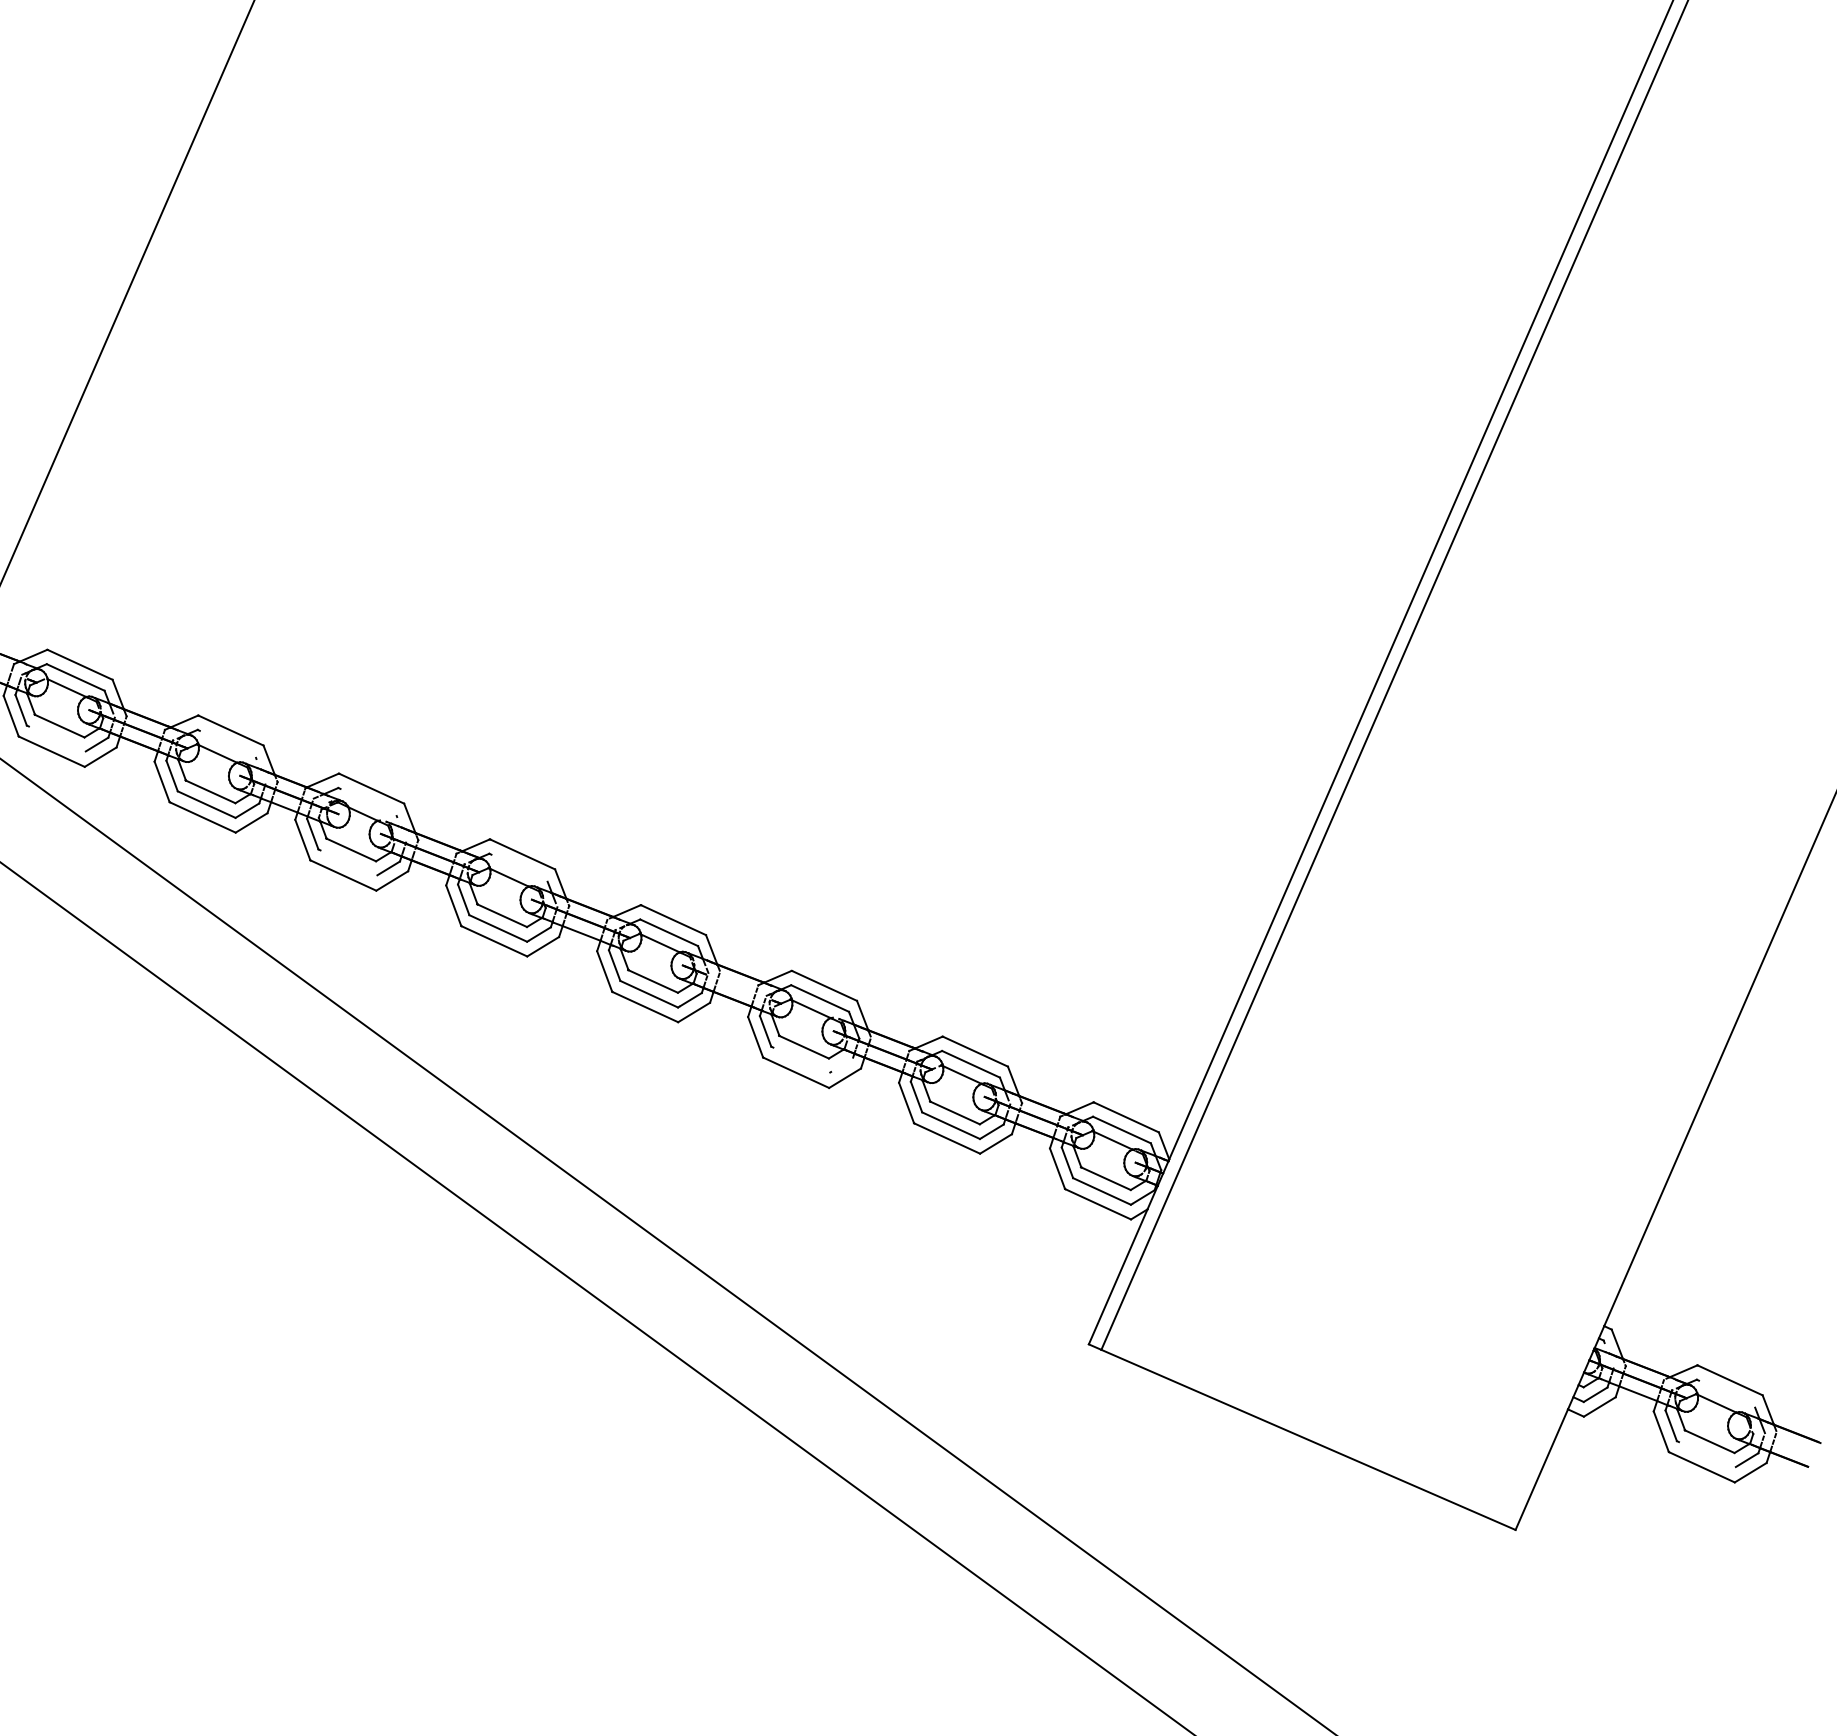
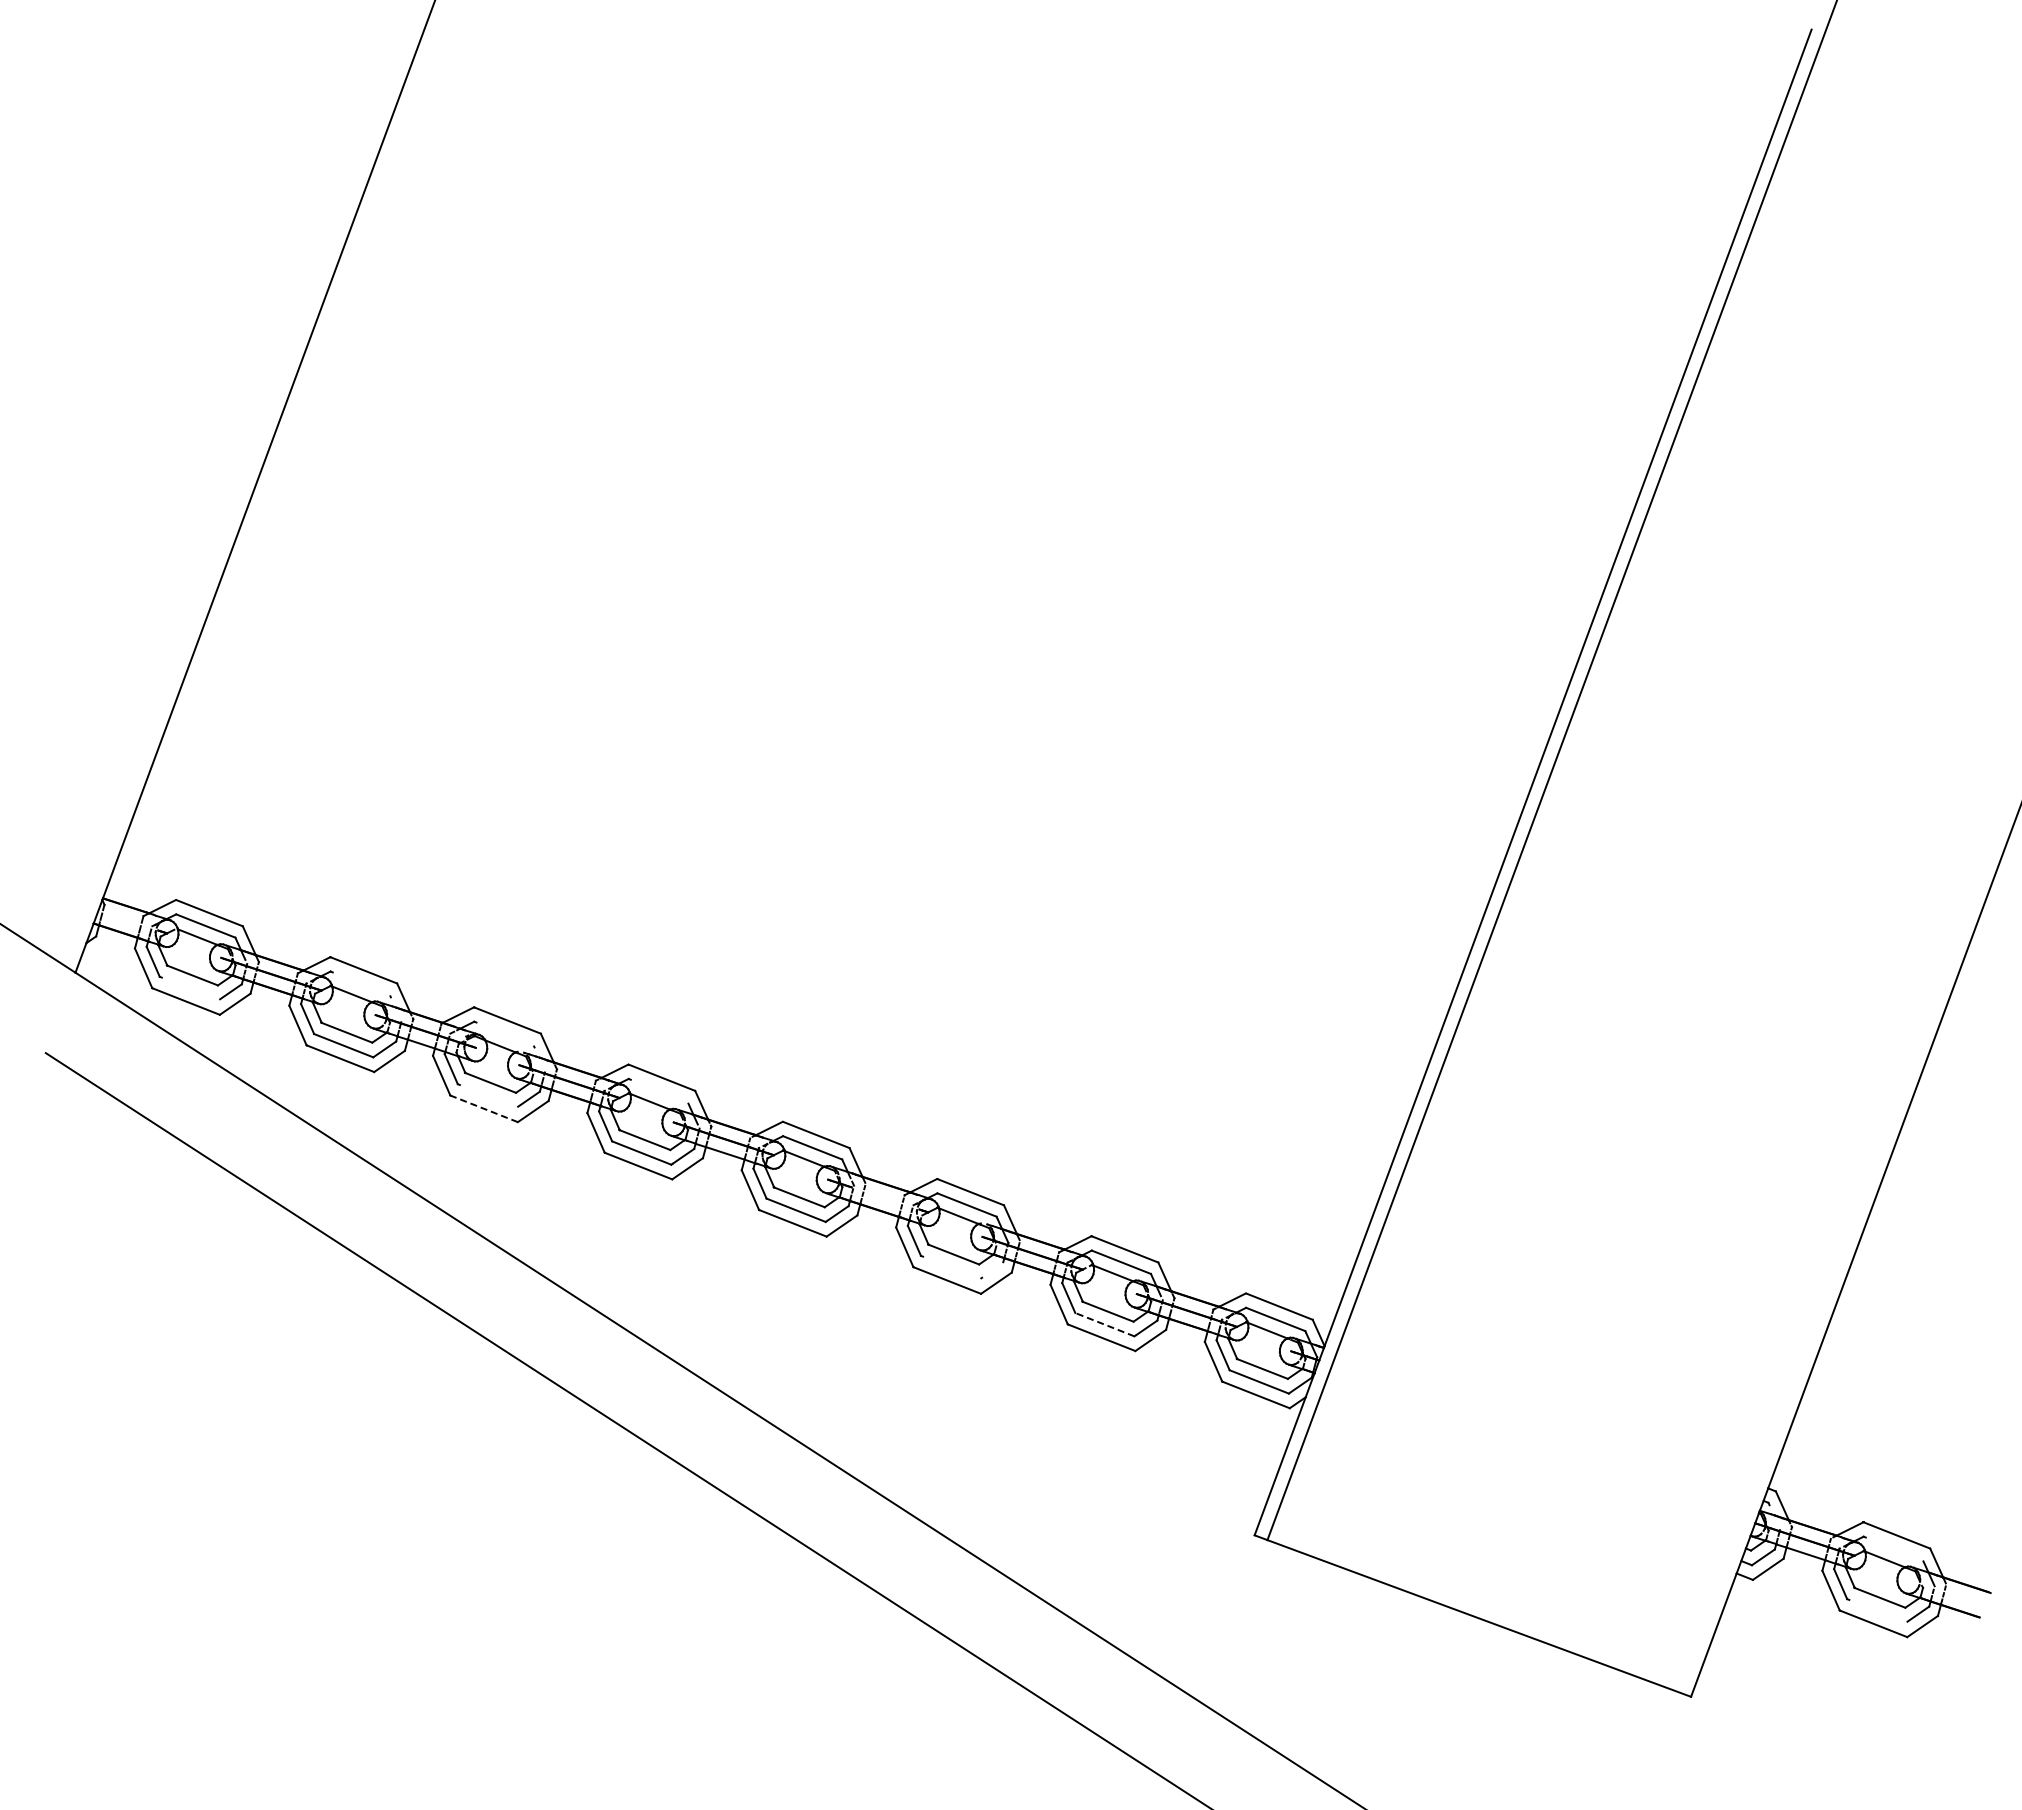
line: (342, 875) -> (483, 1108), solid -> dashed
line: (950, 1125) -> (1104, 1324), solid -> dashed

